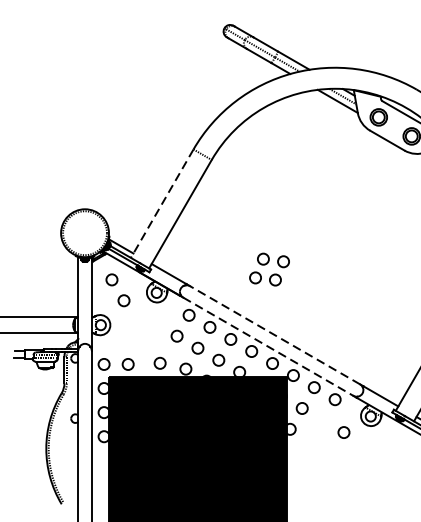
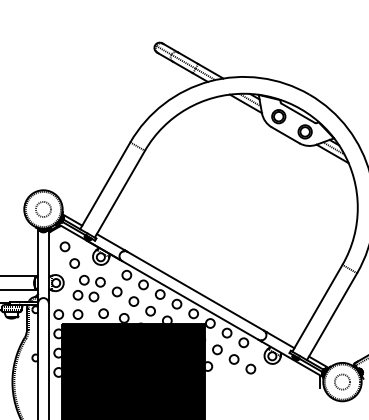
line: (162, 204) -> (105, 186), dashed -> solid
circle: (85, 233) -> (43, 209), added
part: (268, 269) -> (88, 288), moved
line: (274, 335) -> (195, 291), dashed -> solid
line: (268, 346) -> (190, 300), dashed -> solid
circle: (322, 420) -> (233, 359), added

